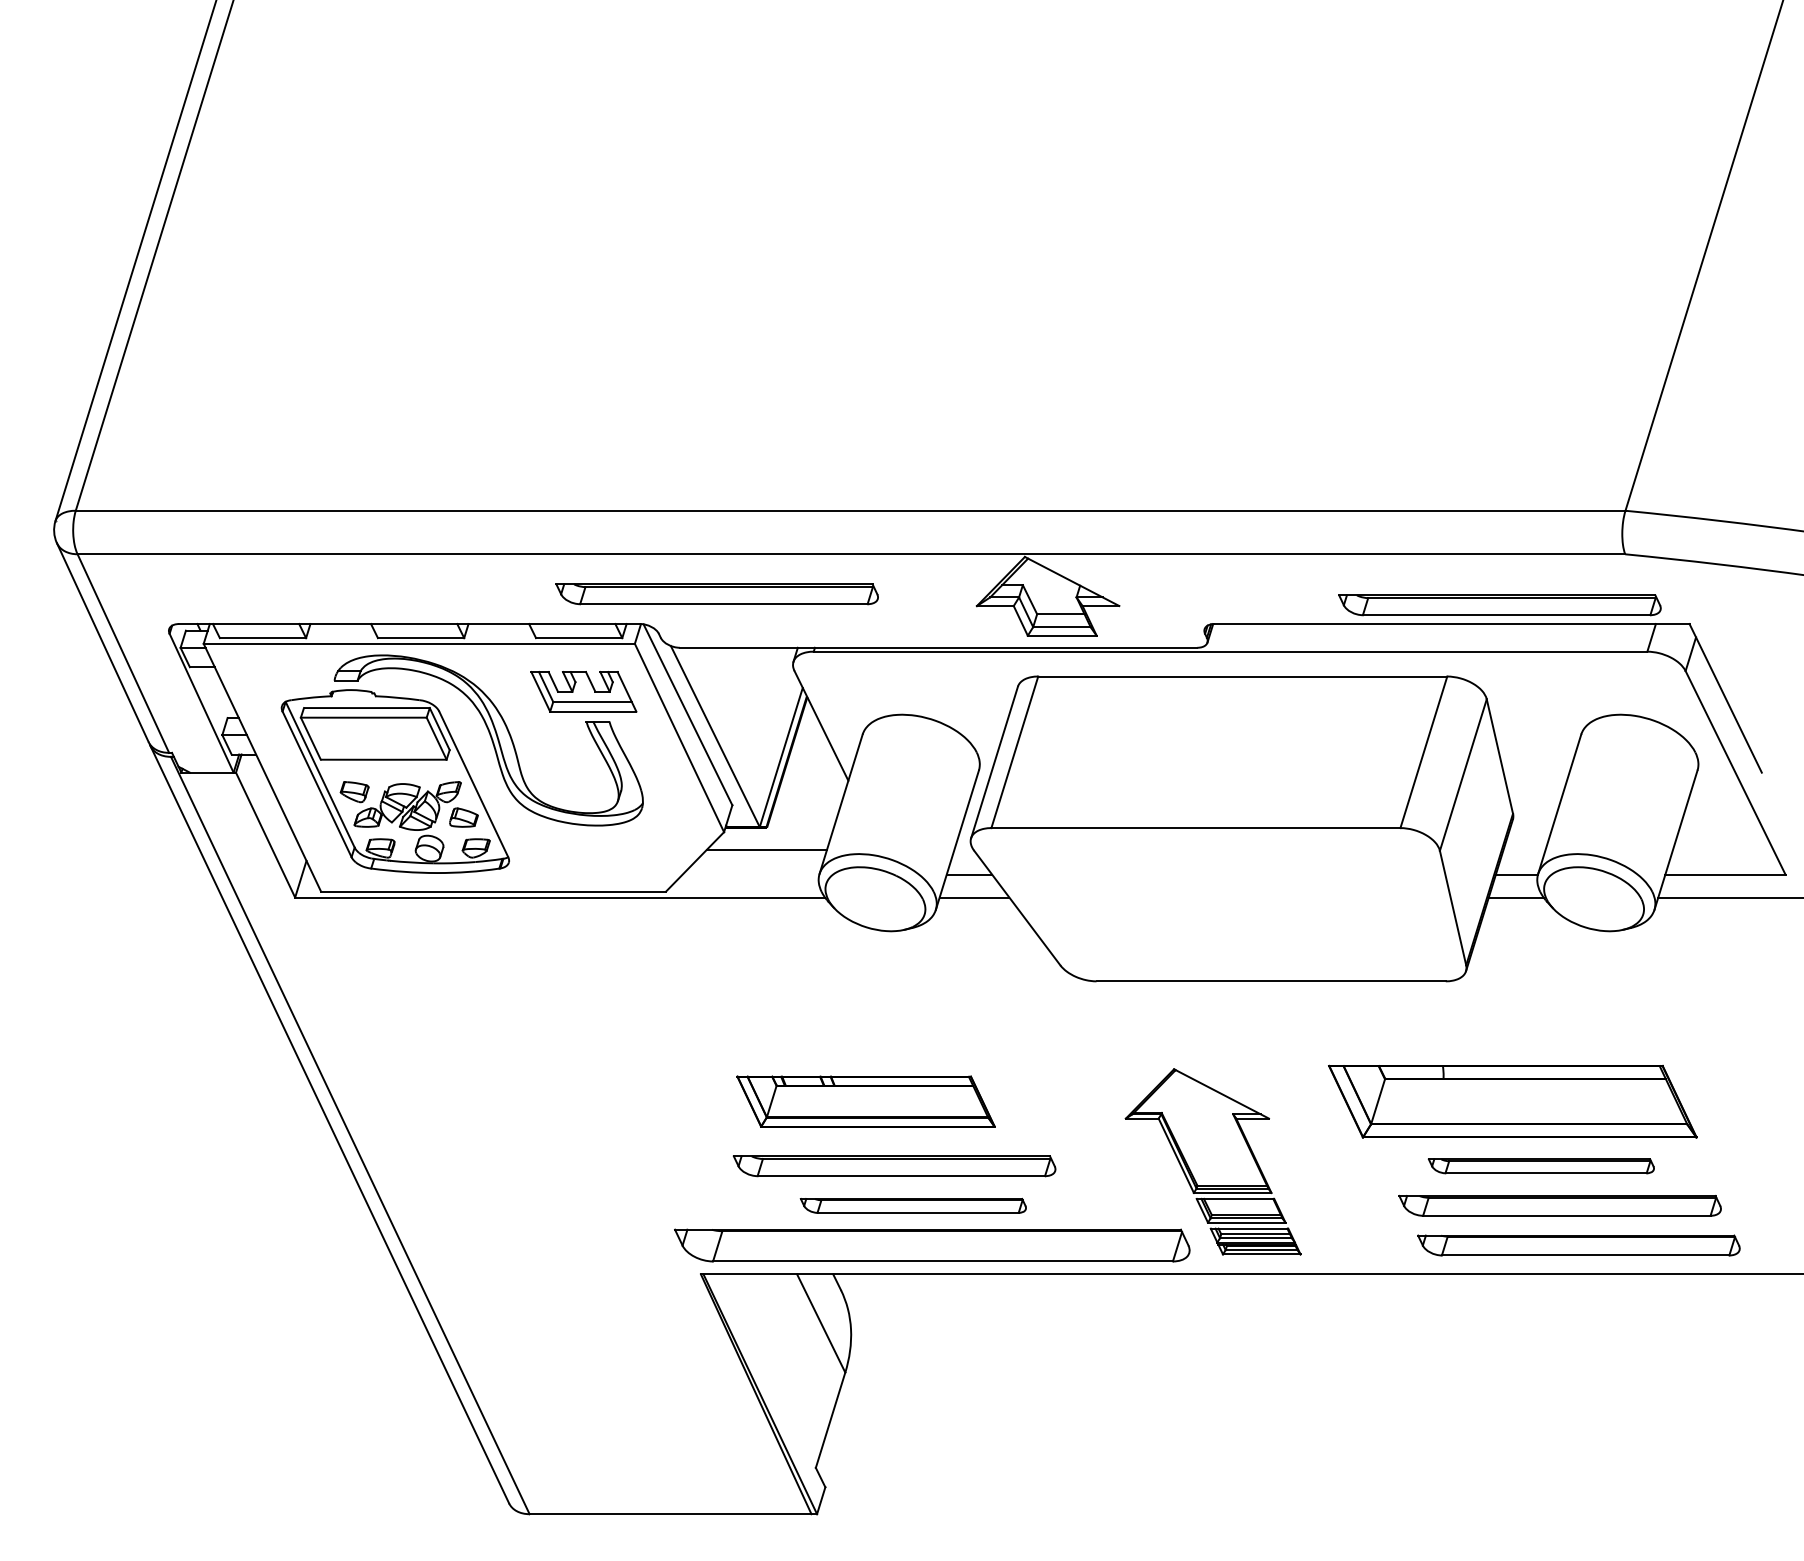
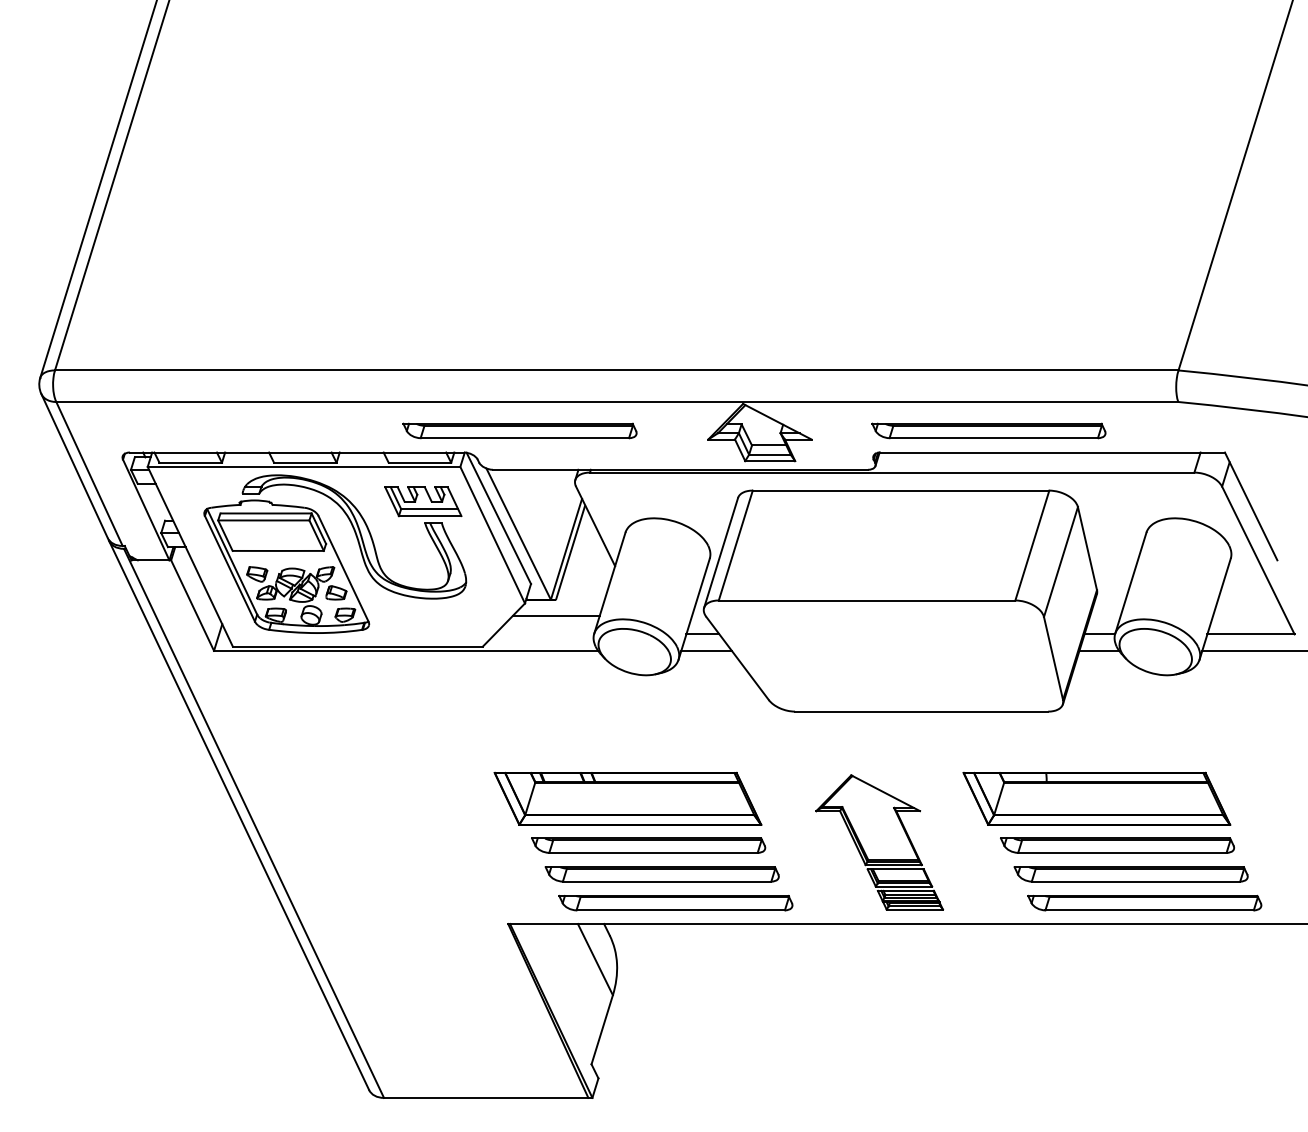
part: (1499, 605) -> (988, 431), moved
part: (865, 1101) -> (627, 798), size x1.43
part: (1541, 1166) -> (1117, 845), size x1.43
part: (913, 1205) -> (662, 874), size x1.43
part: (931, 1245) -> (675, 903), size x0.62

